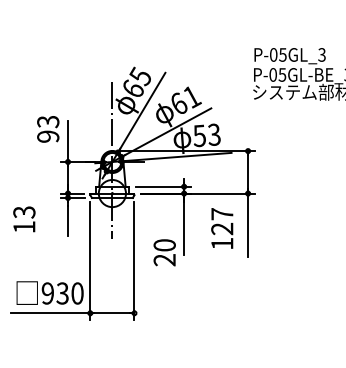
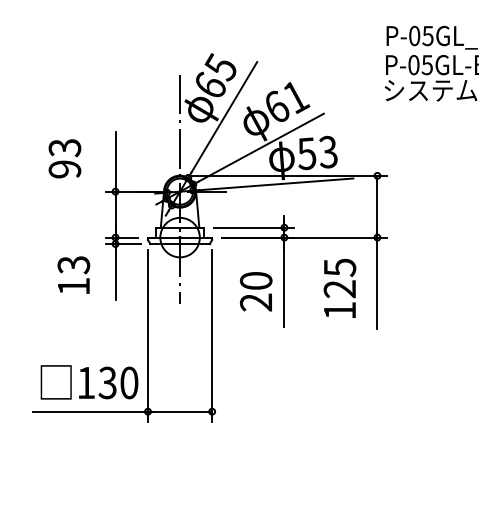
text: (48, 129) -> (65, 158), moved
text: (222, 214) -> (340, 268), 127 -> 125
text: (24, 219) -> (74, 275), moved
text: (164, 252) -> (255, 291), moved
text: (47, 293) -> (85, 382), 930 -> 130

